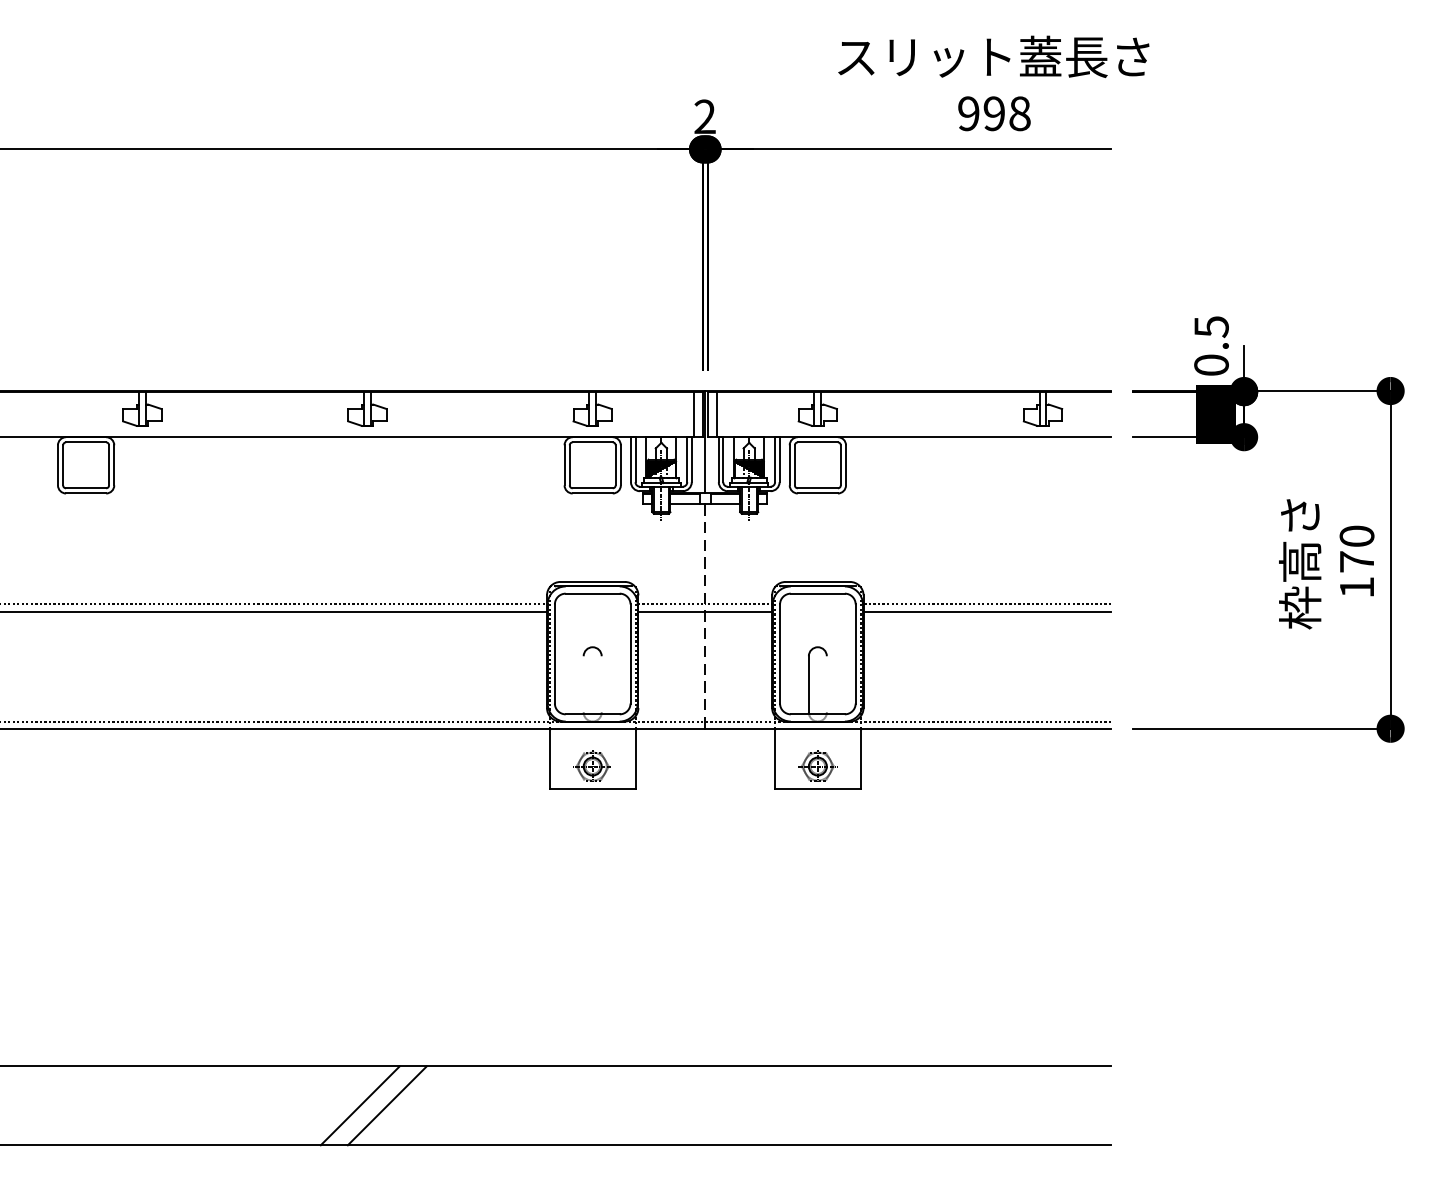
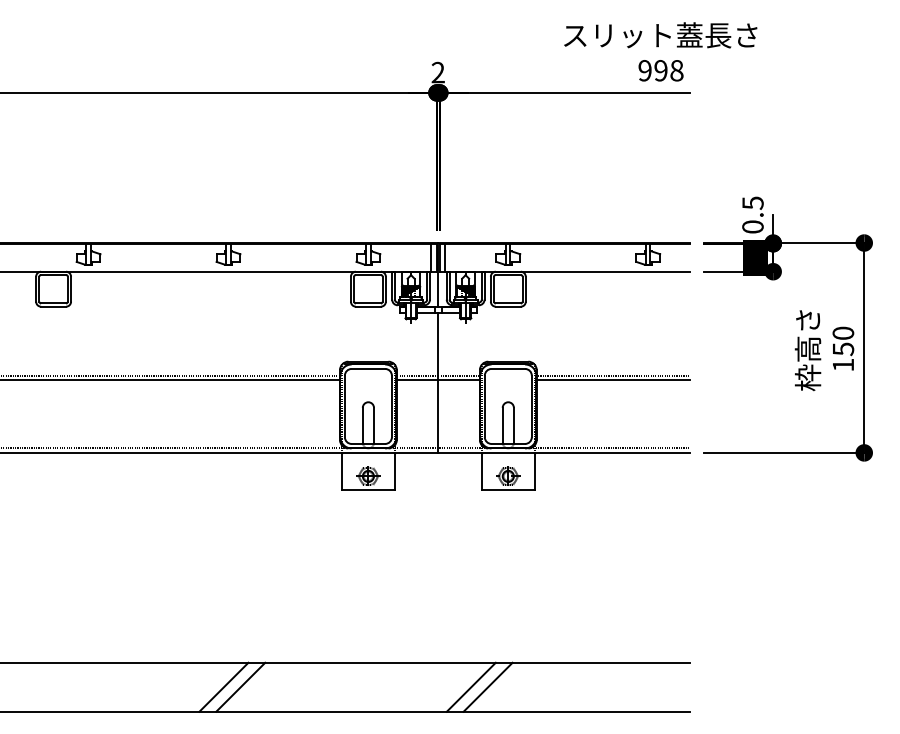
text: (993, 82) -> (660, 51), moved
text: (1357, 562) -> (843, 349), 170 -> 150
line: (705, 617) -> (438, 383), dashed -> solid
line: (583, 683) -> (362, 424), added
line: (602, 683) -> (374, 424), added
line: (826, 683) -> (513, 424), added
line: (756, 1104) -> (470, 686), added
line: (784, 1104) -> (487, 686), added

